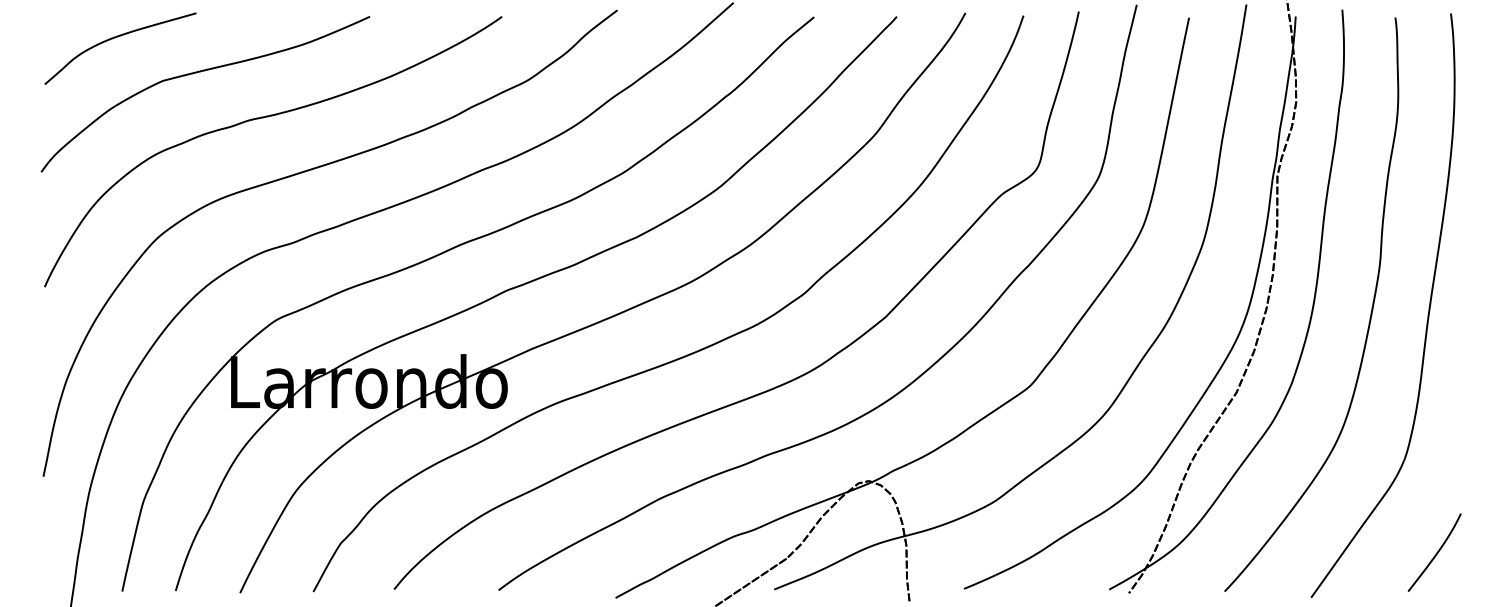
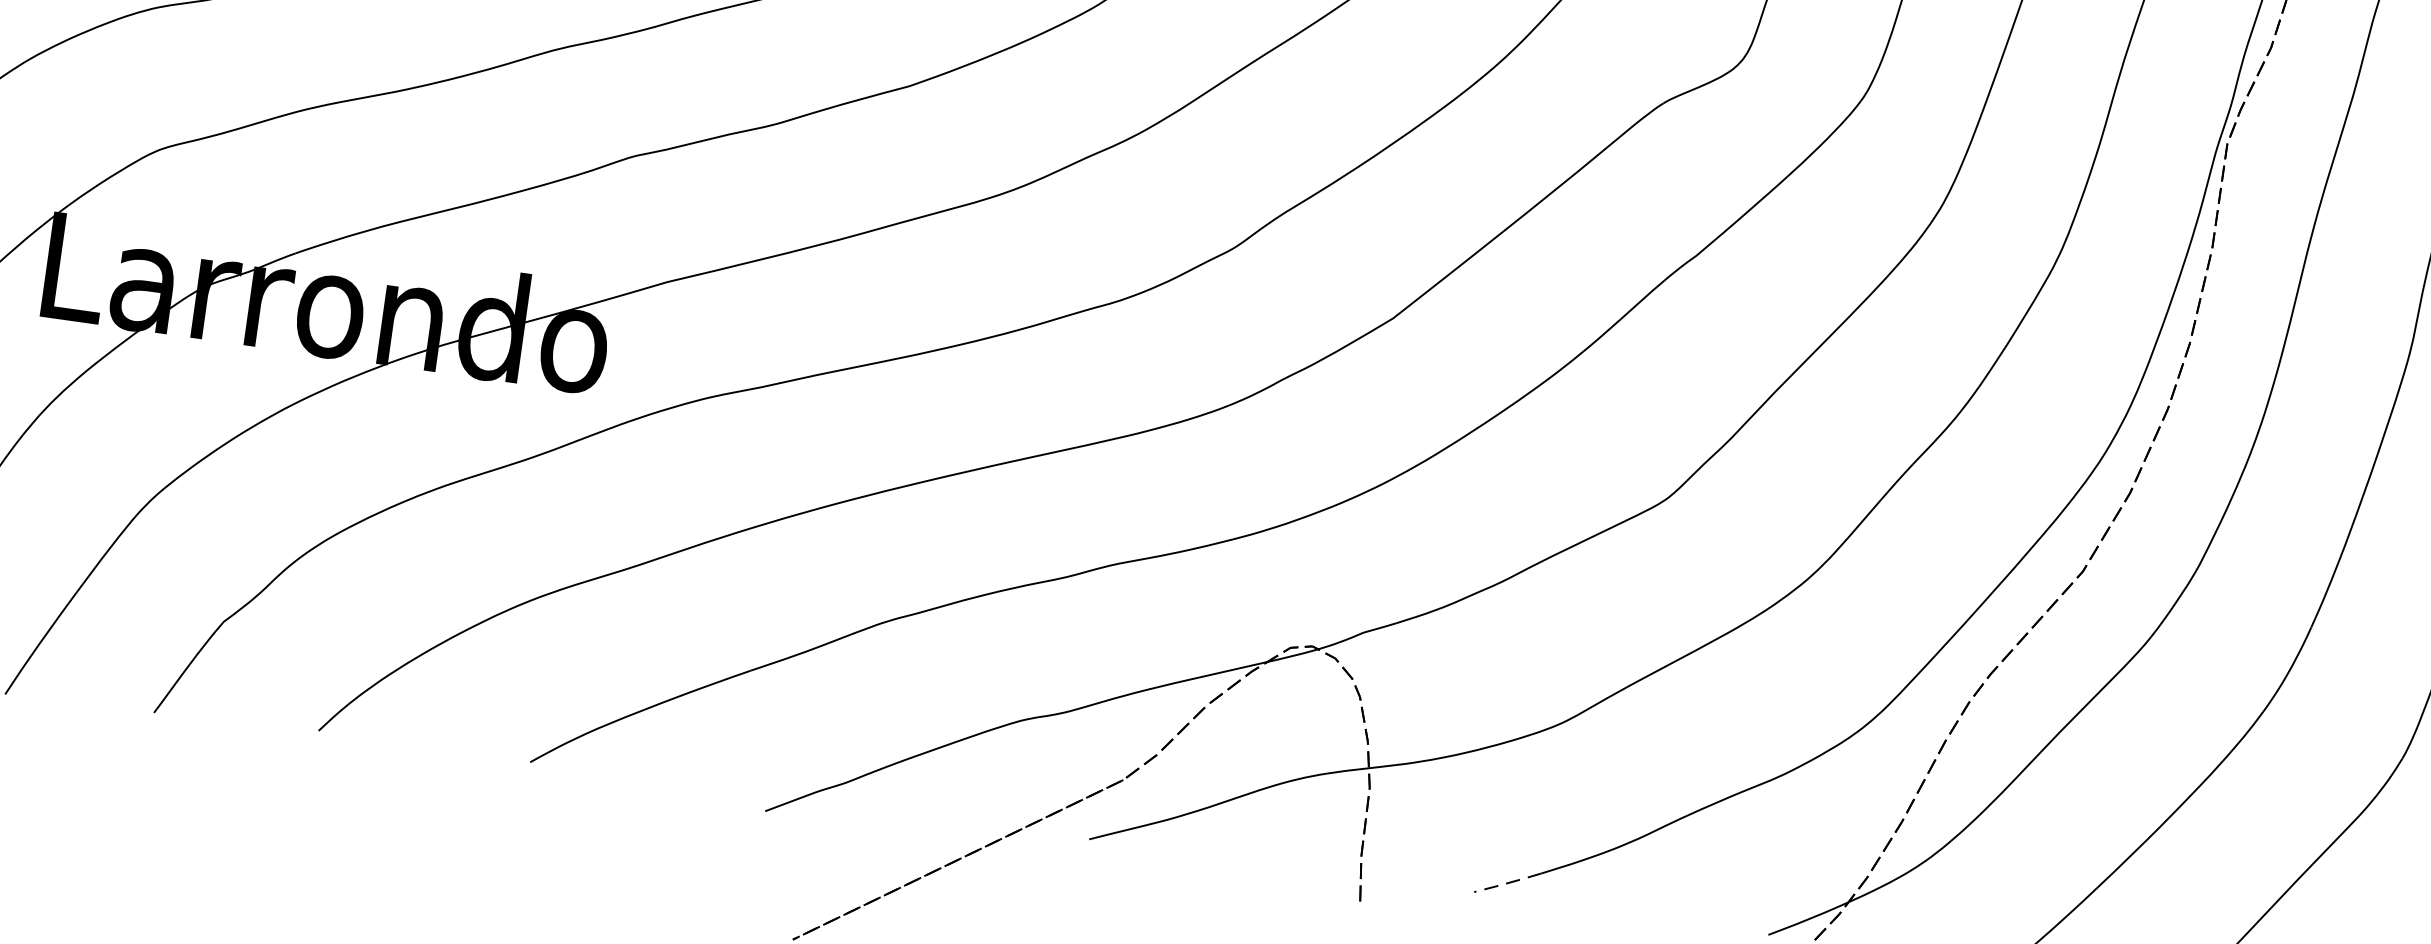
line: (979, 582) -> (1507, 883), solid -> dashed

